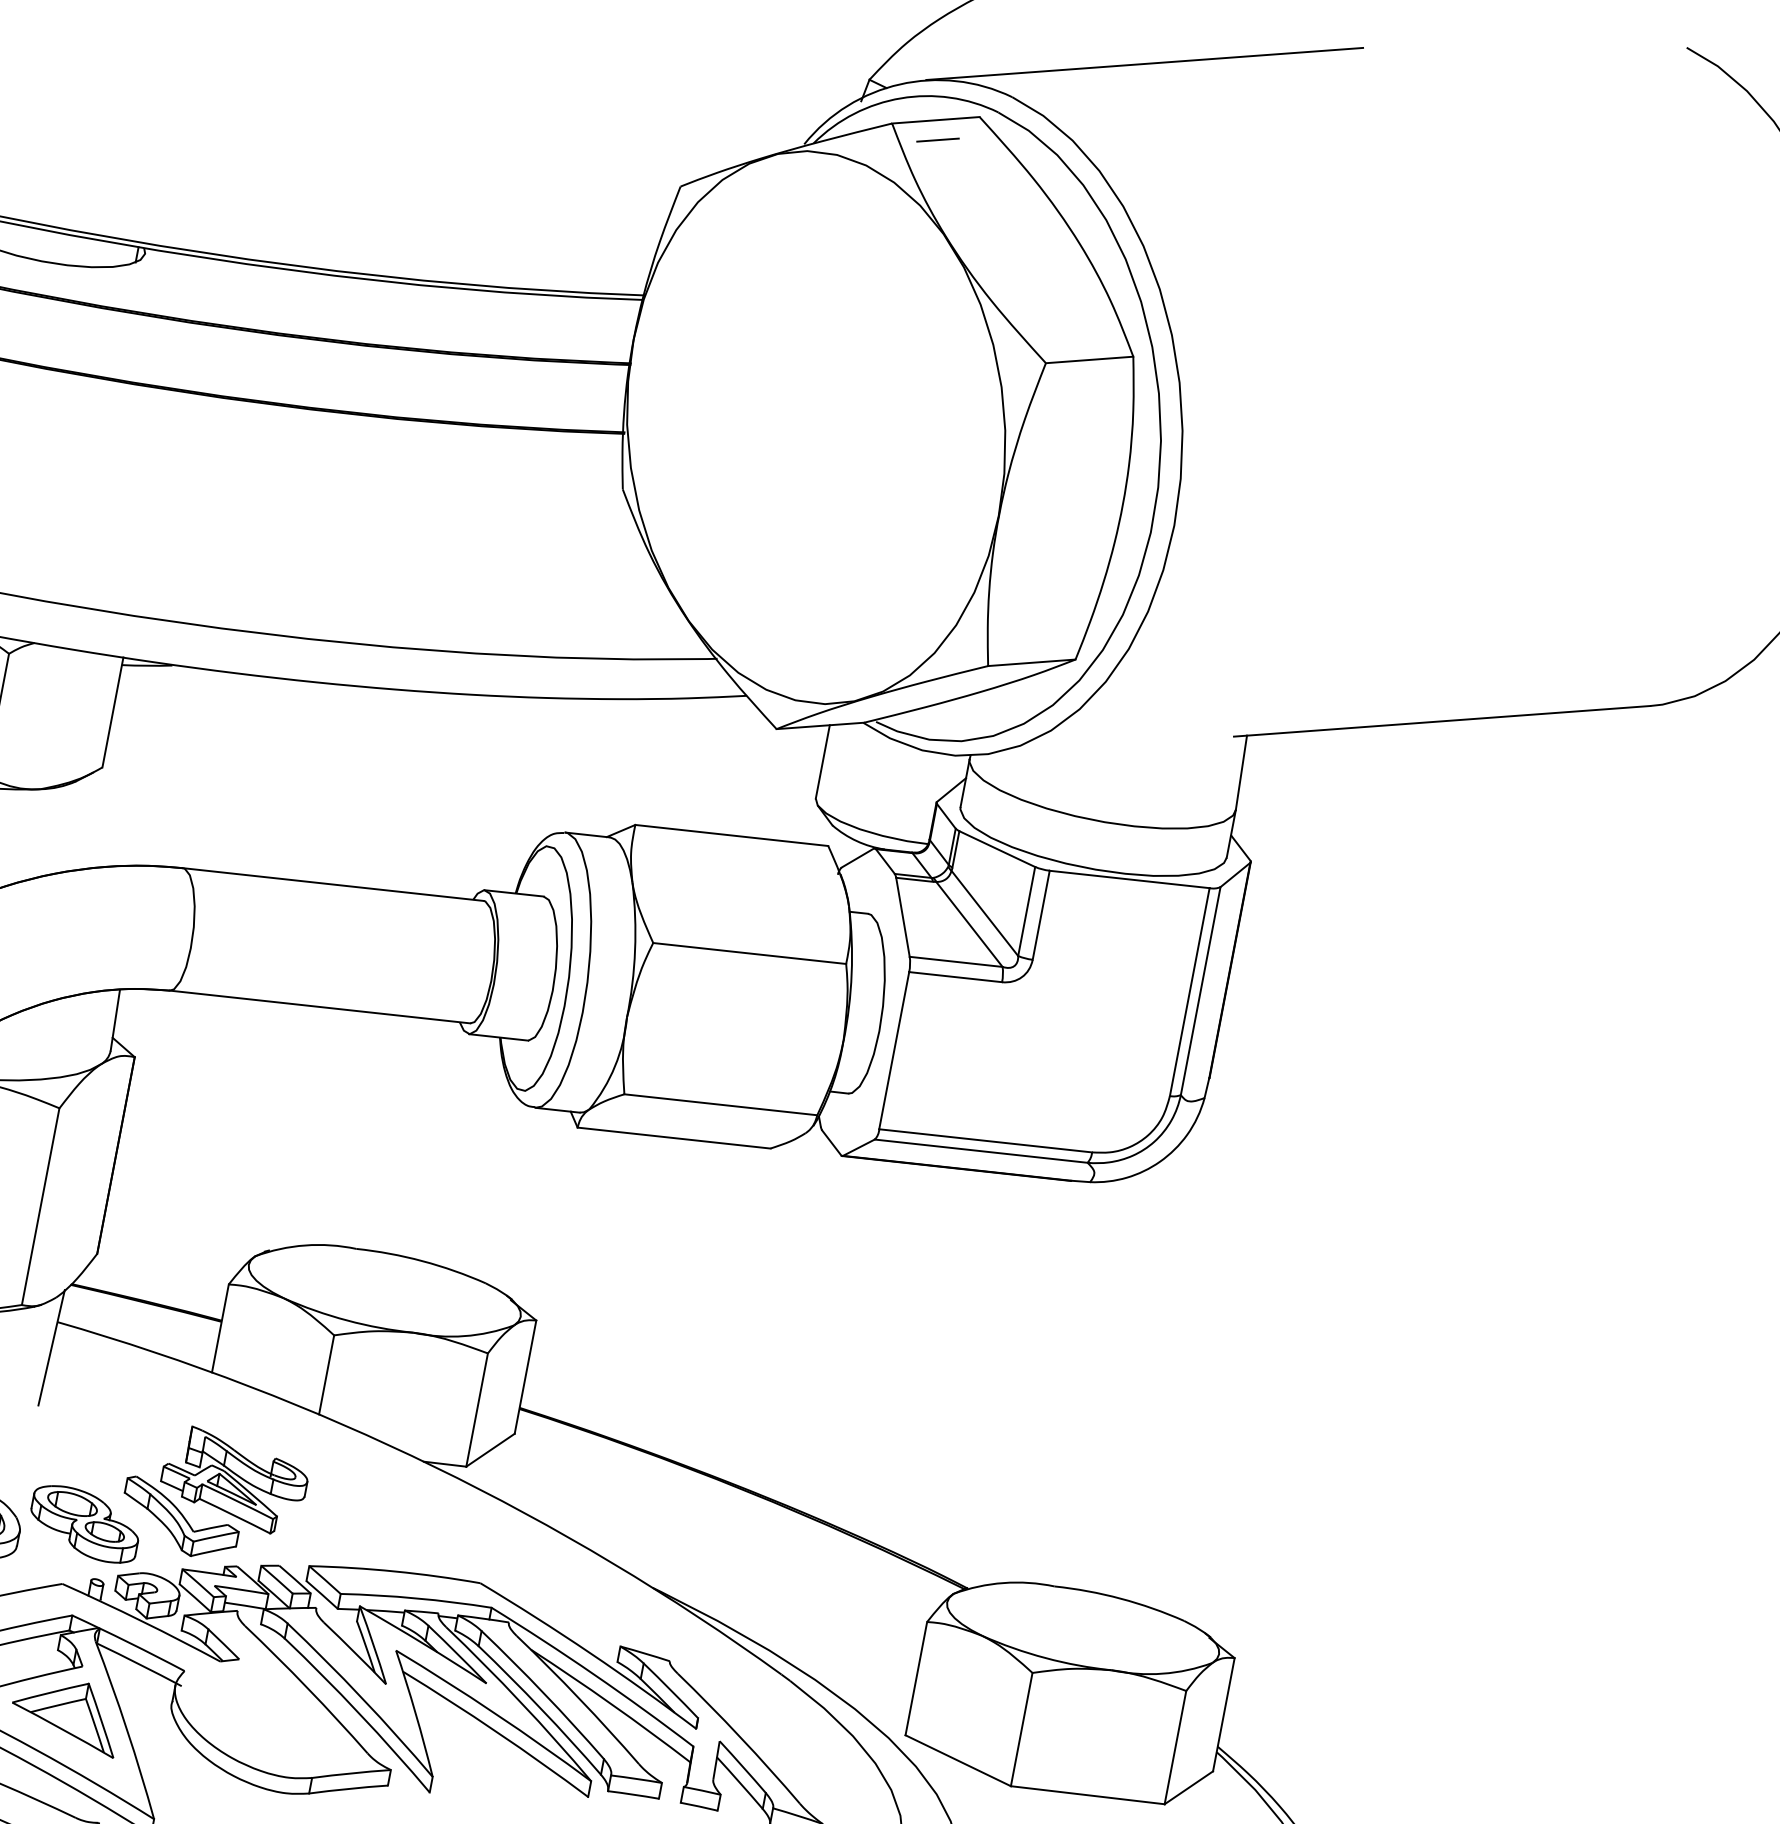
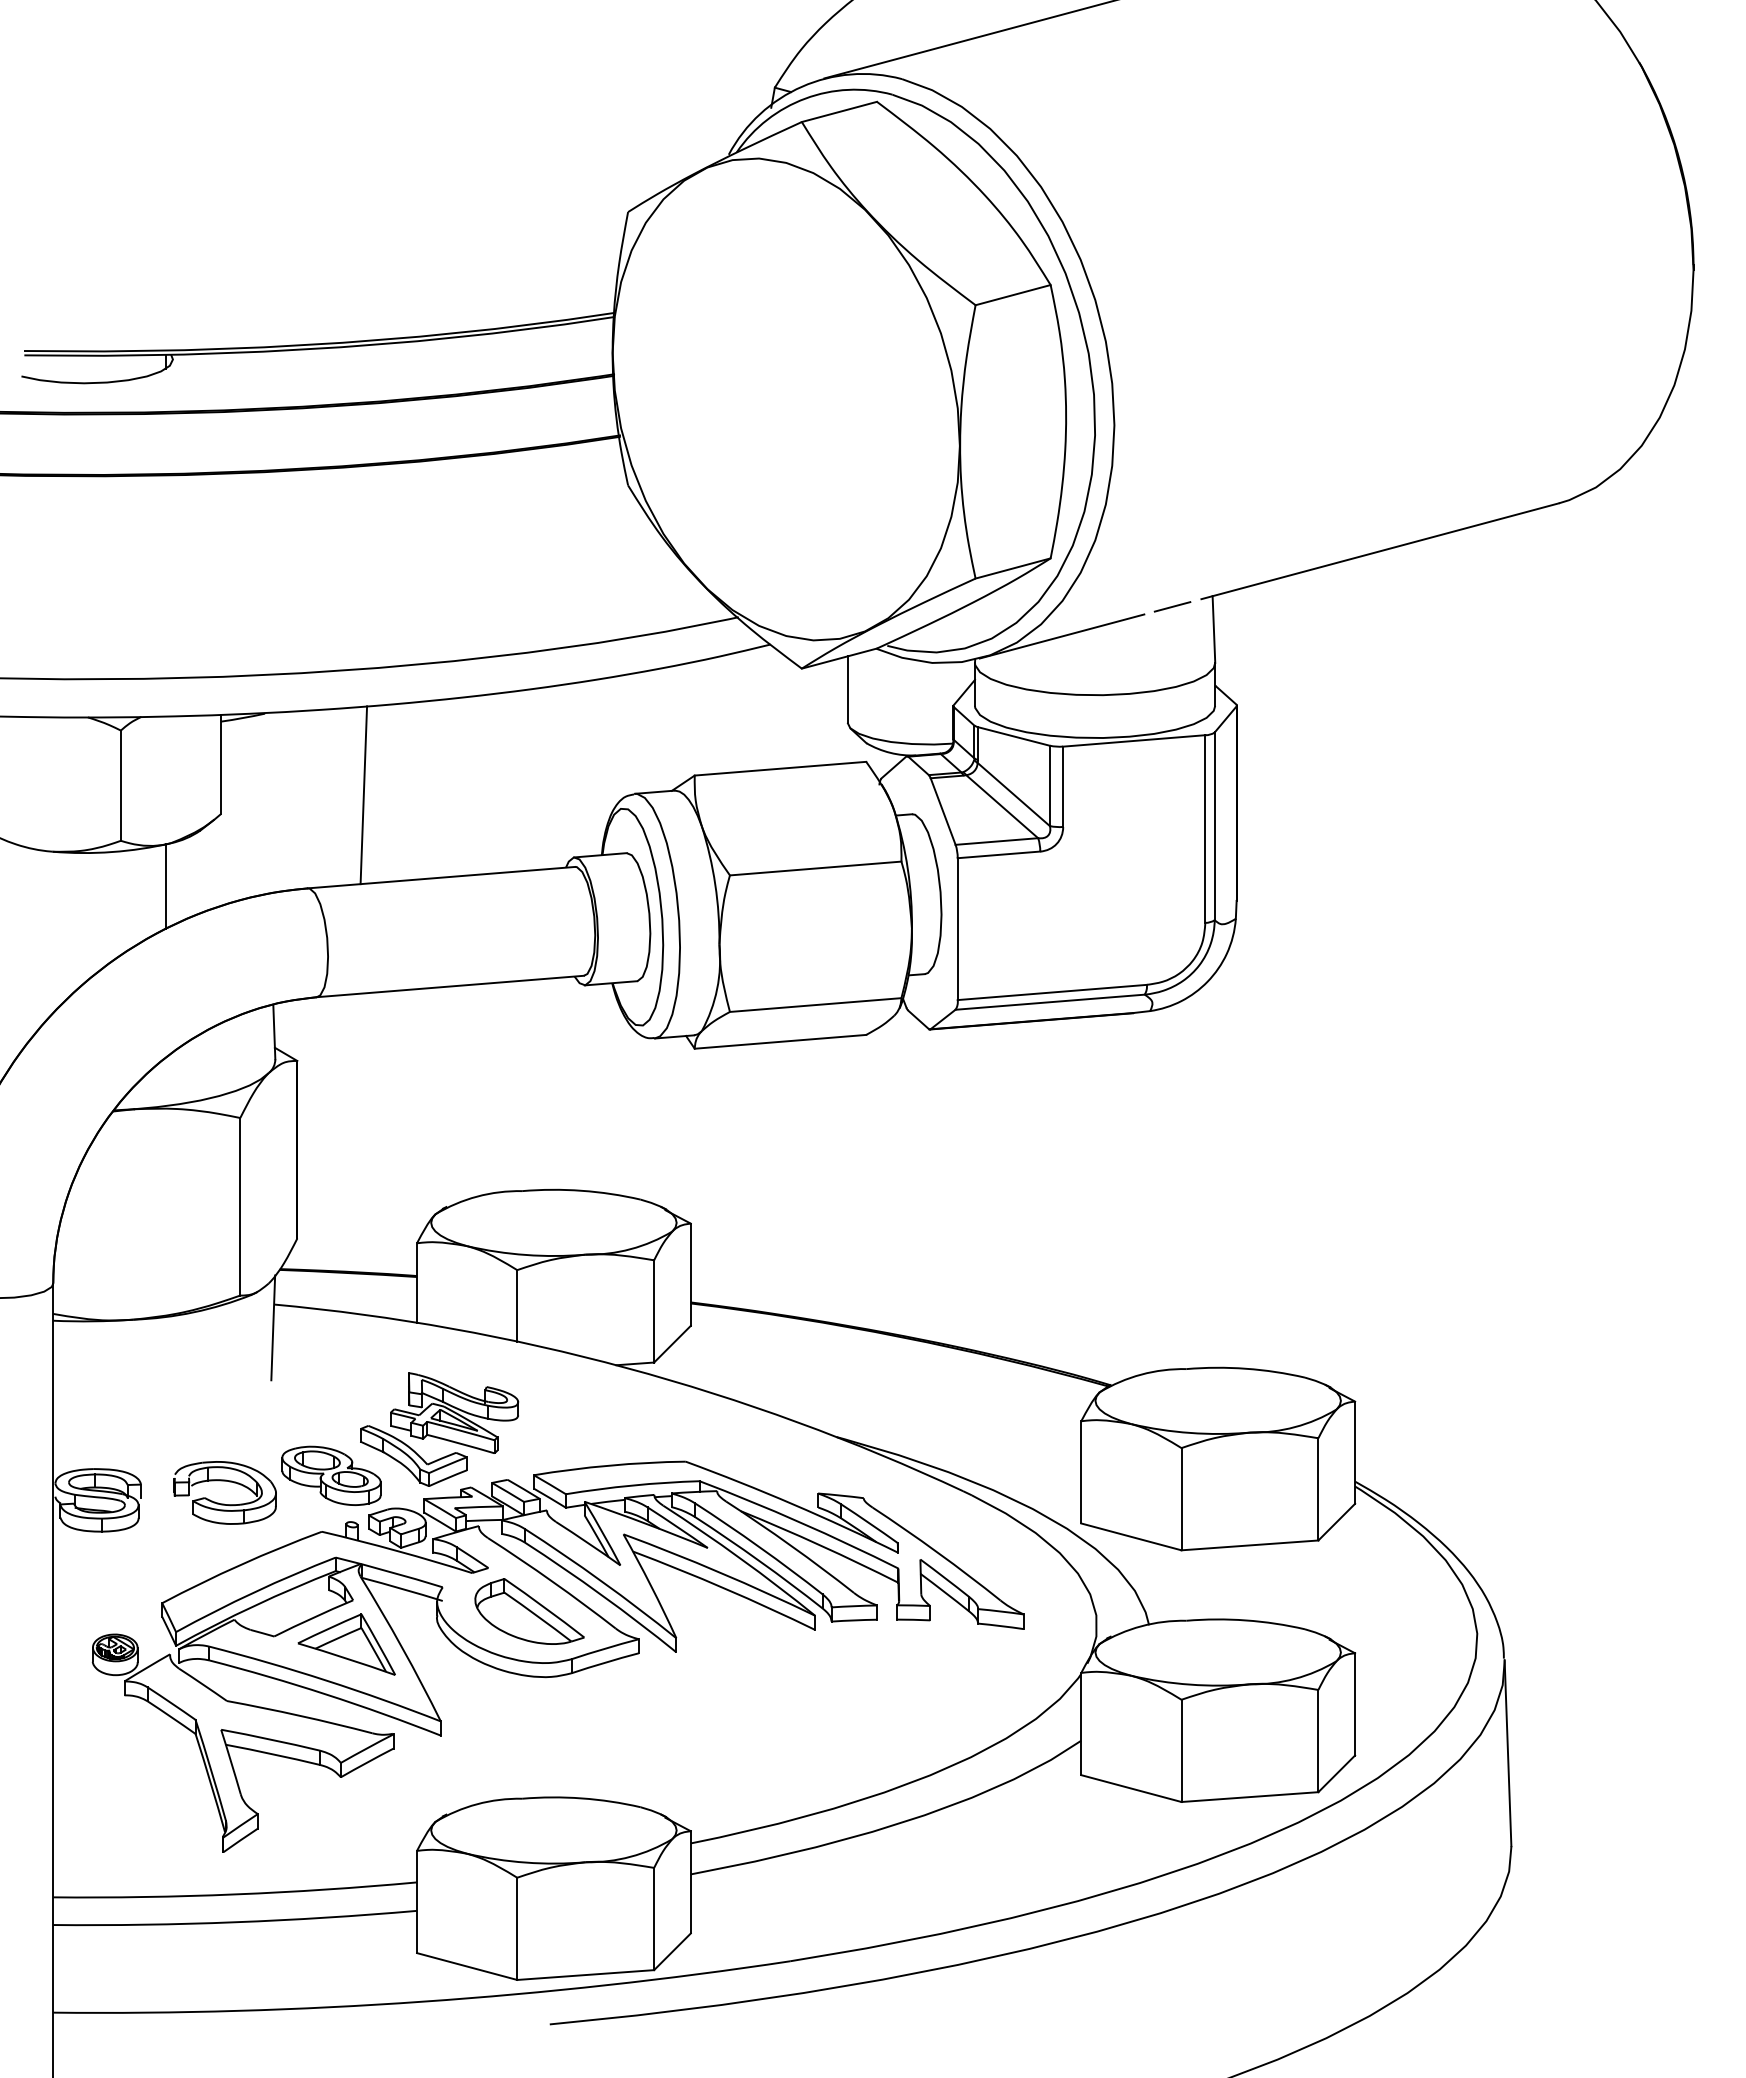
line: (938, 139) -> (1172, 606), moved
line: (1071, 748) -> (1061, 636), added
line: (264, 777) -> (363, 795), added
line: (26, 836) -> (166, 886), added
part: (275, 1716) -> (529, 1611), added

